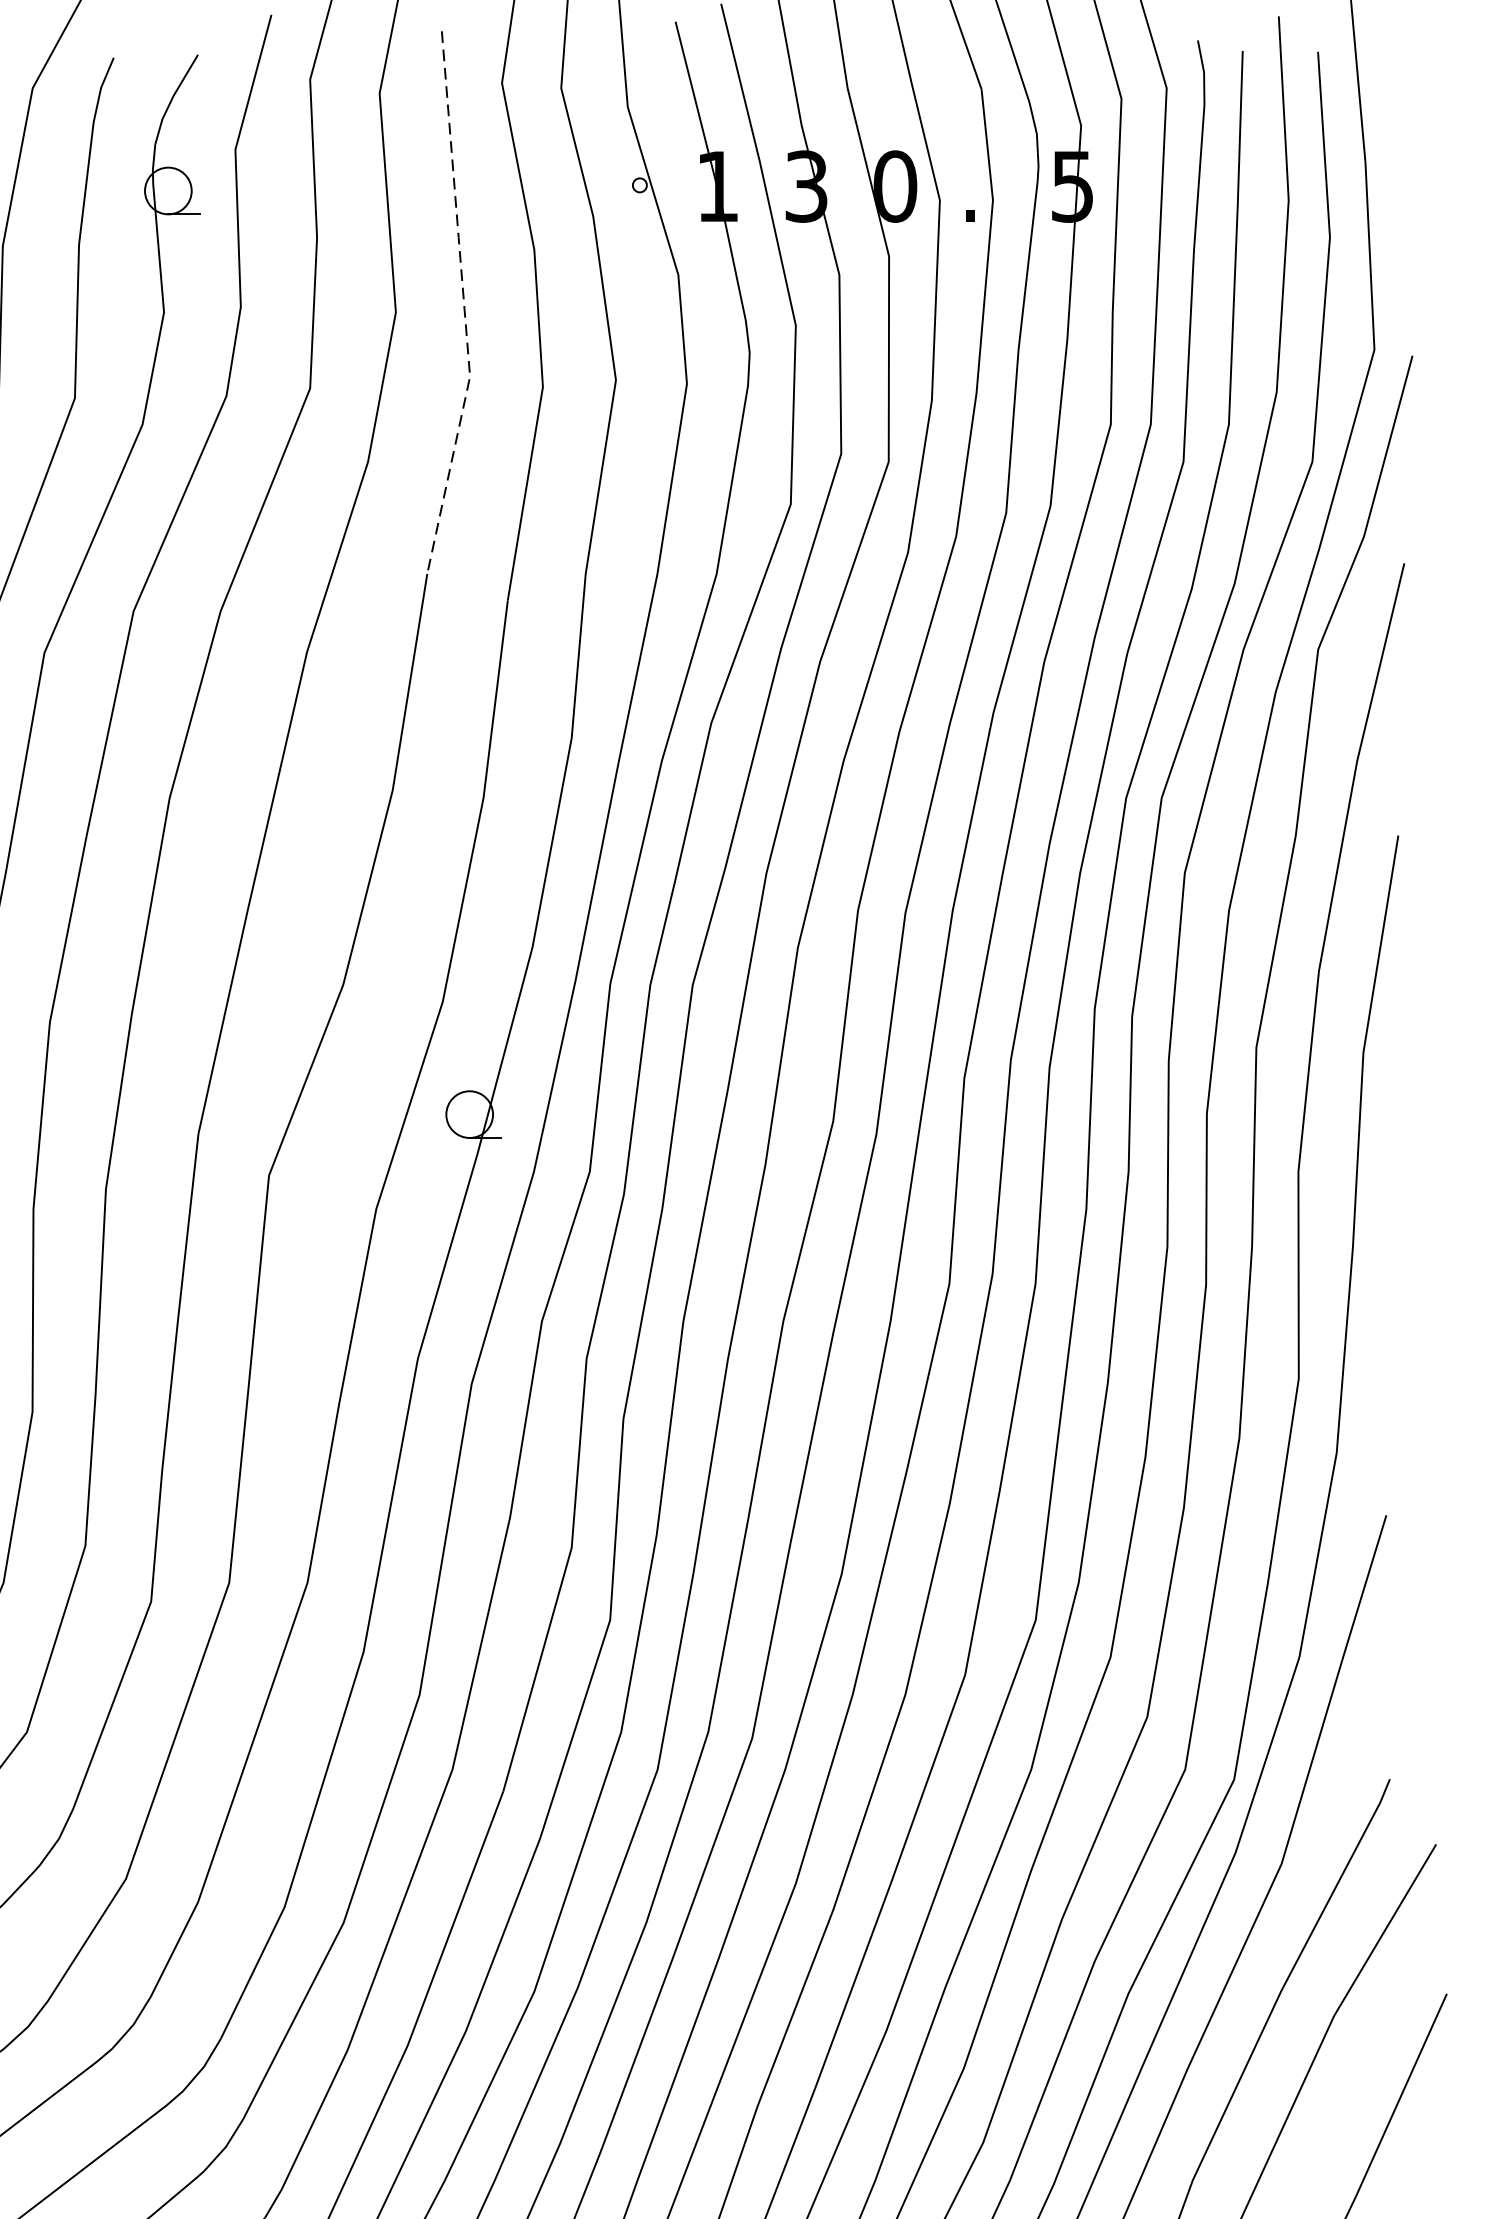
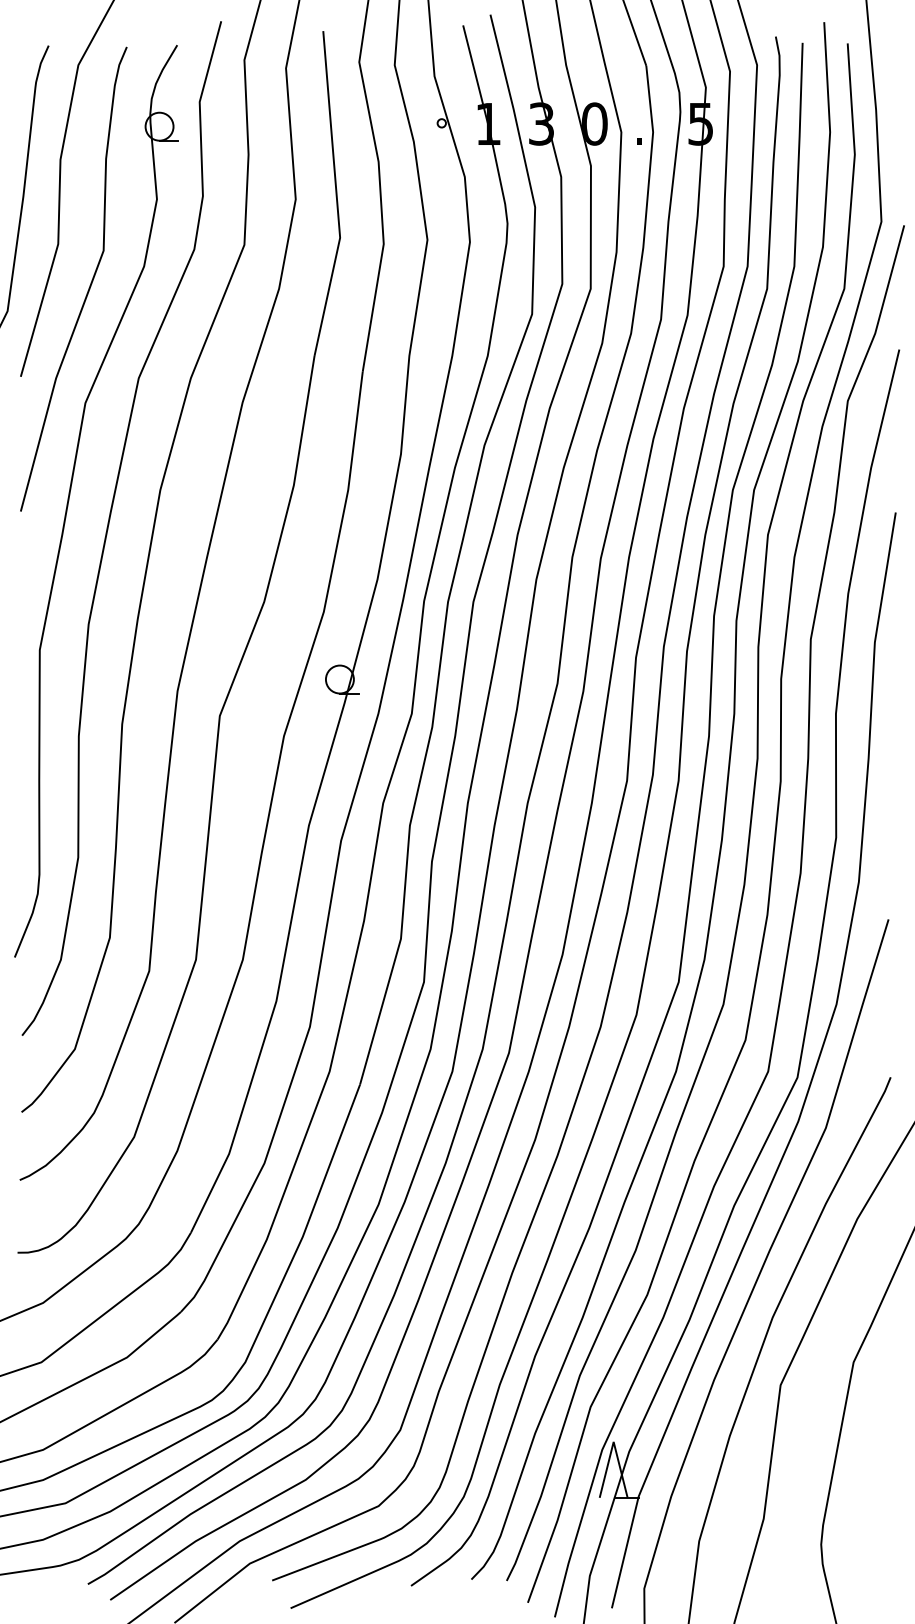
line: (463, 305) -> (336, 195), dashed -> solid

